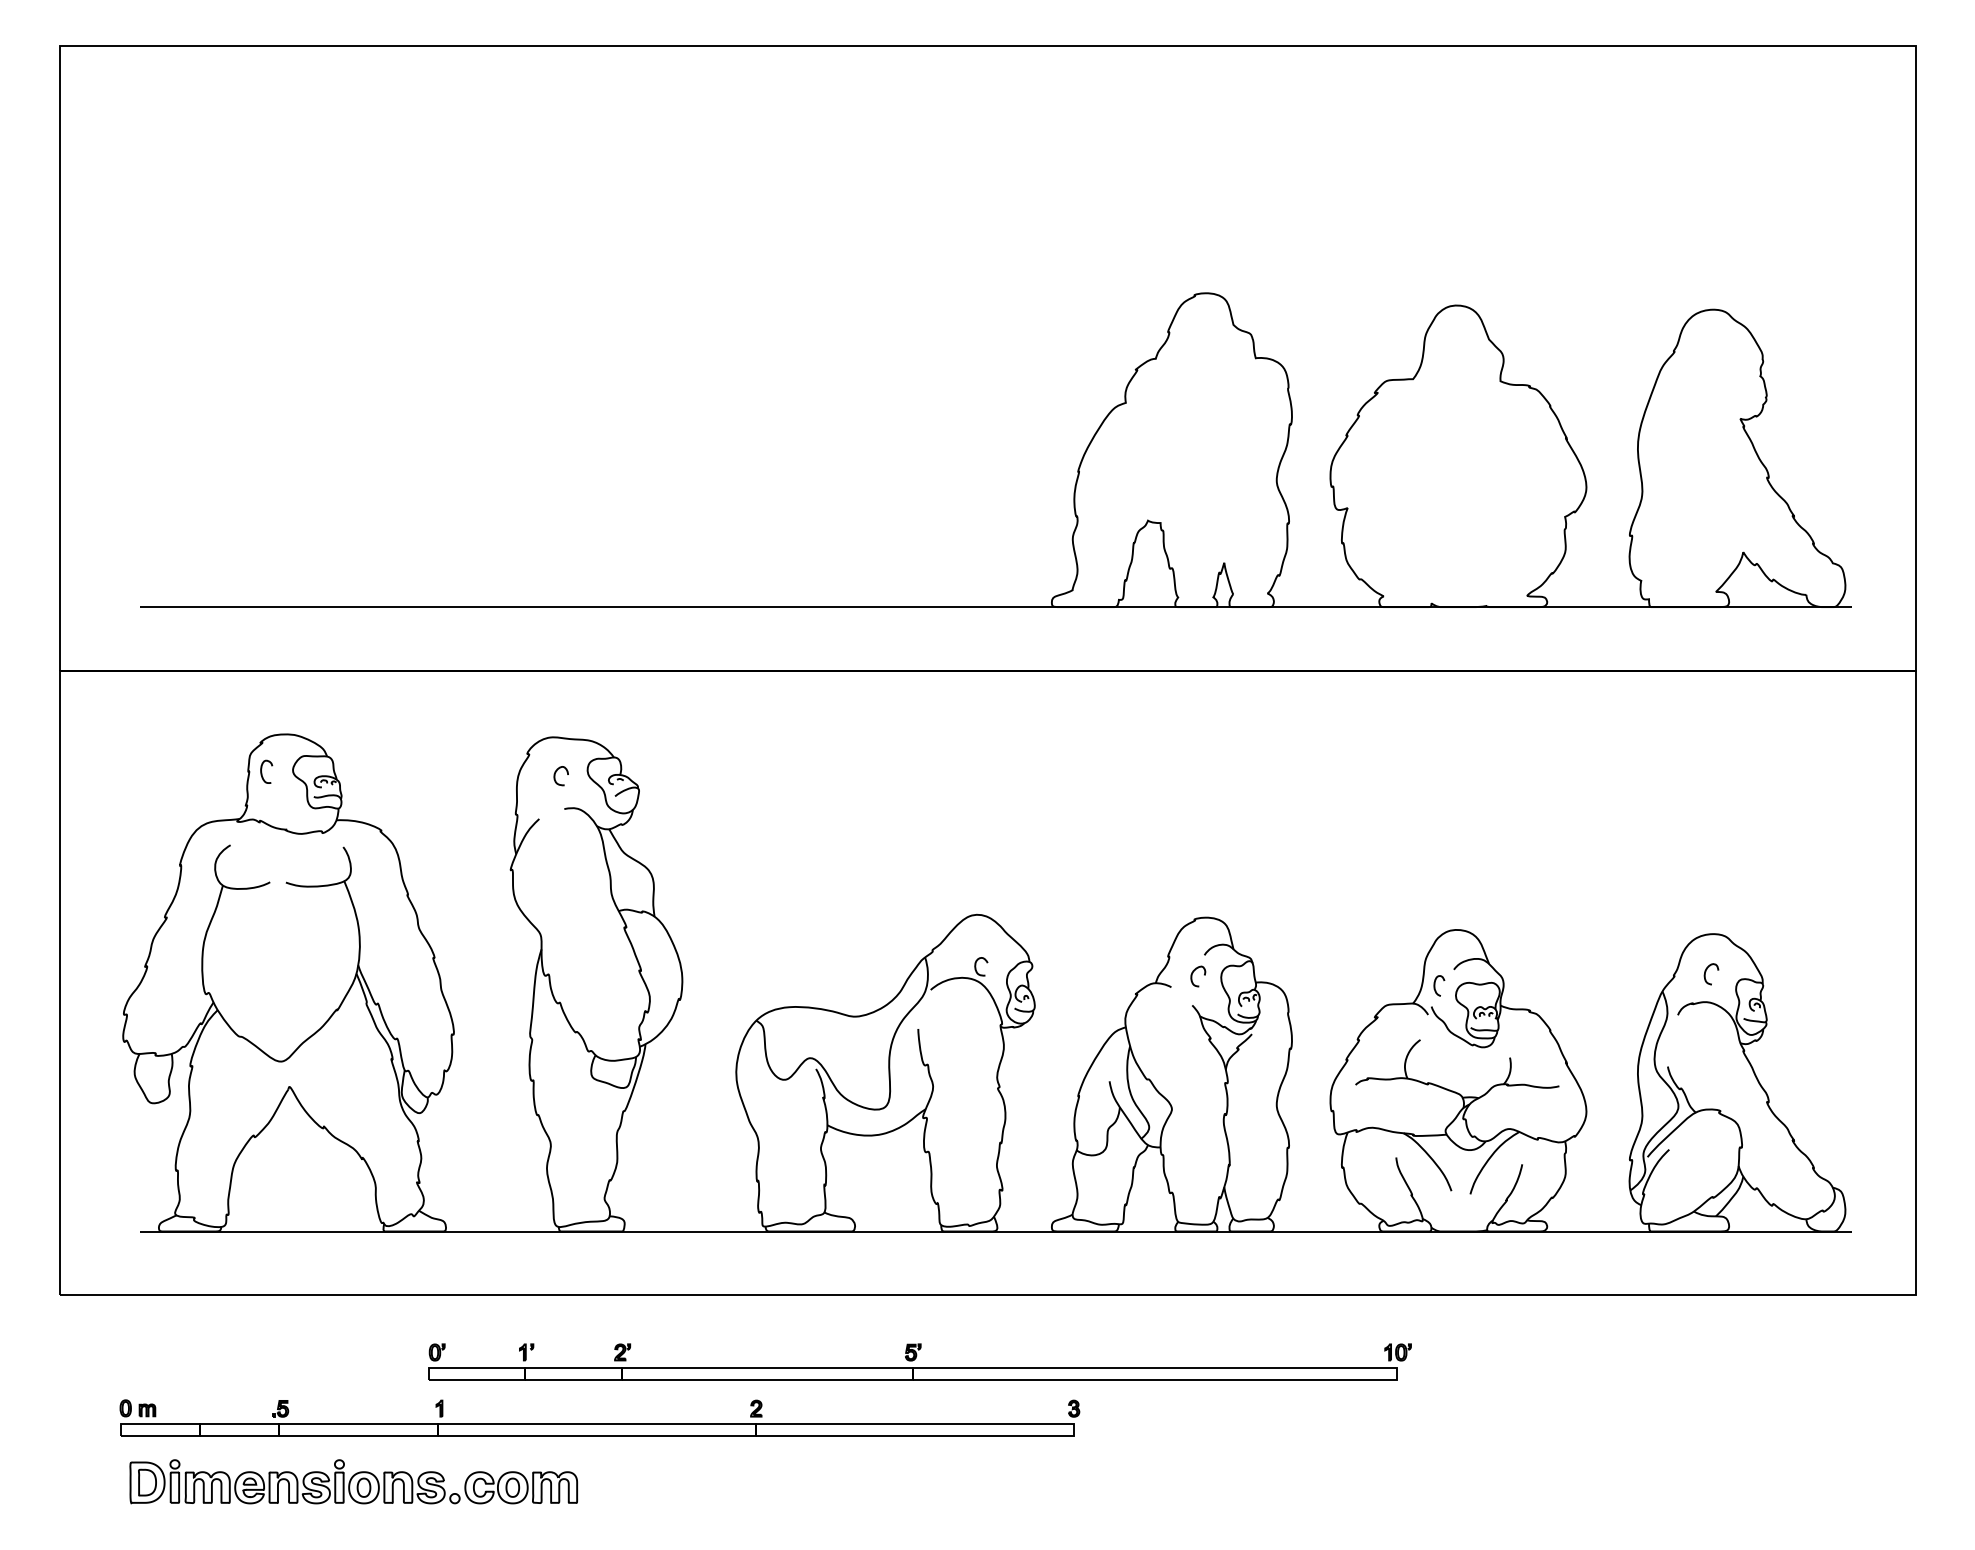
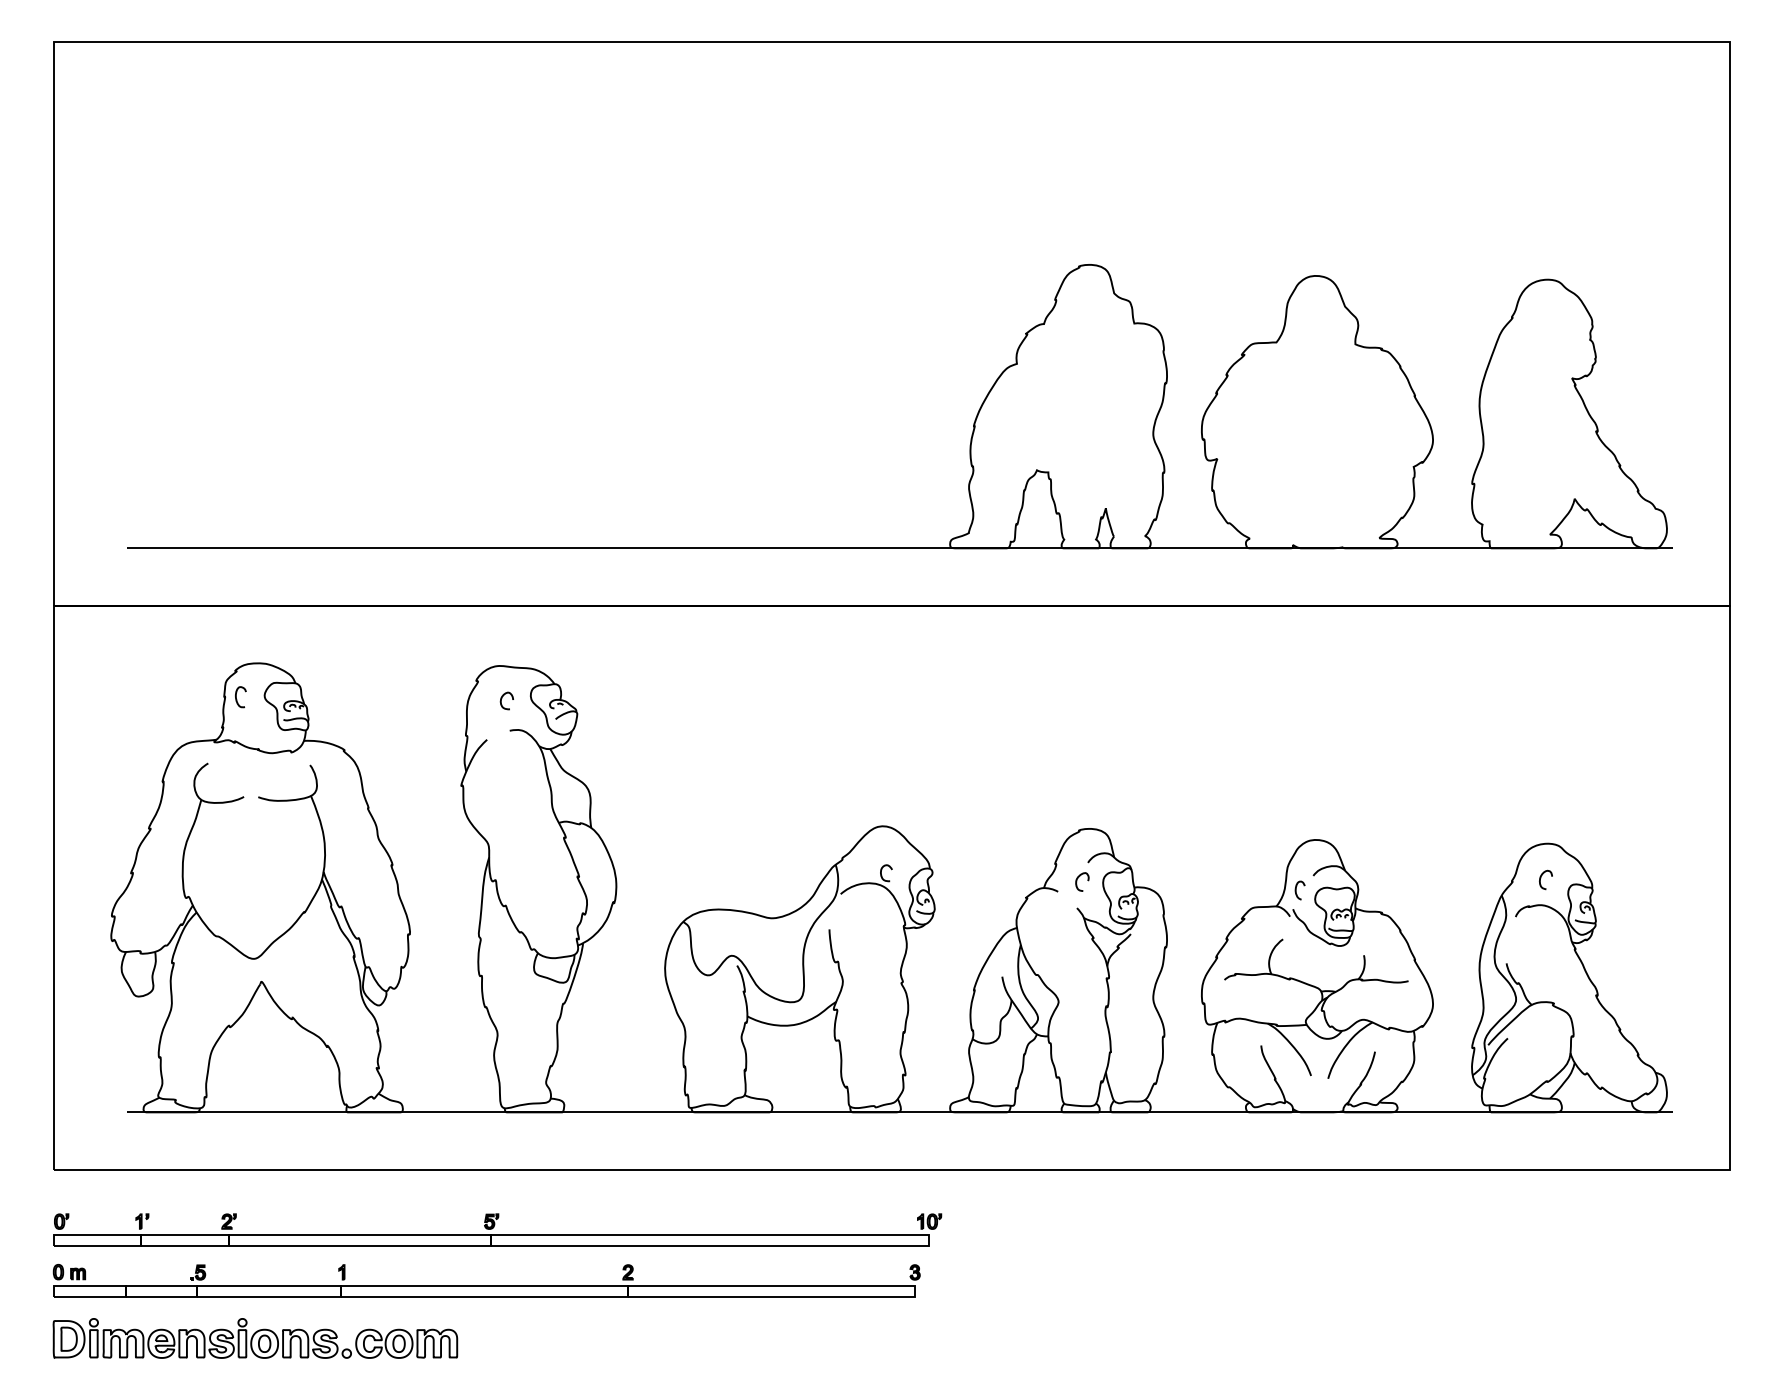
part: (919, 1361) -> (497, 1229), moved
part: (599, 1417) -> (486, 1280), moved
part: (353, 1481) -> (255, 1338), moved

